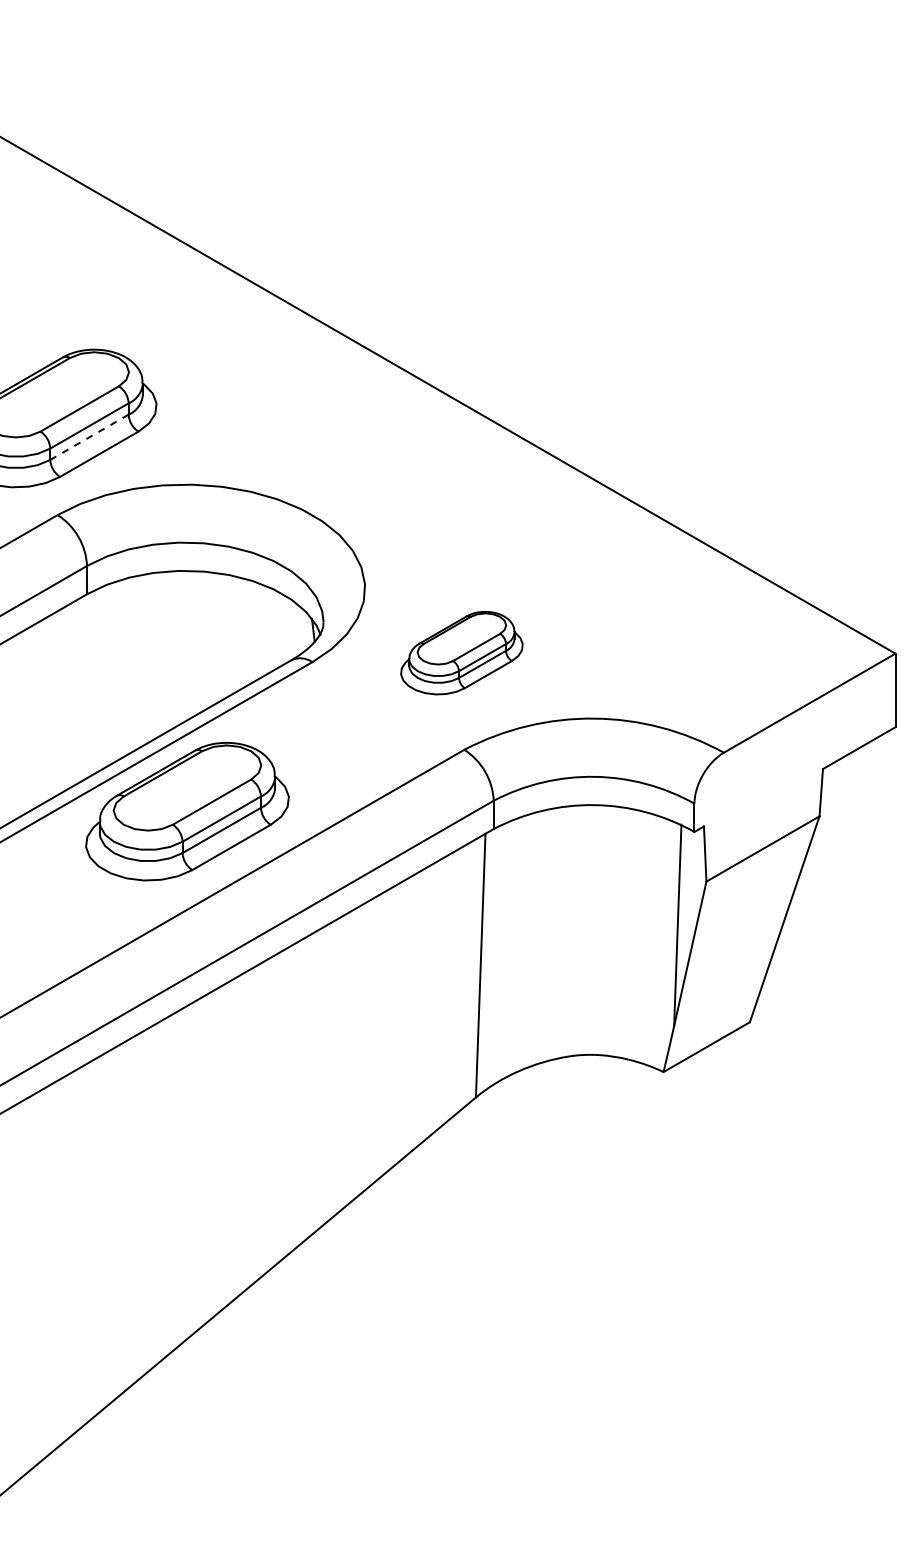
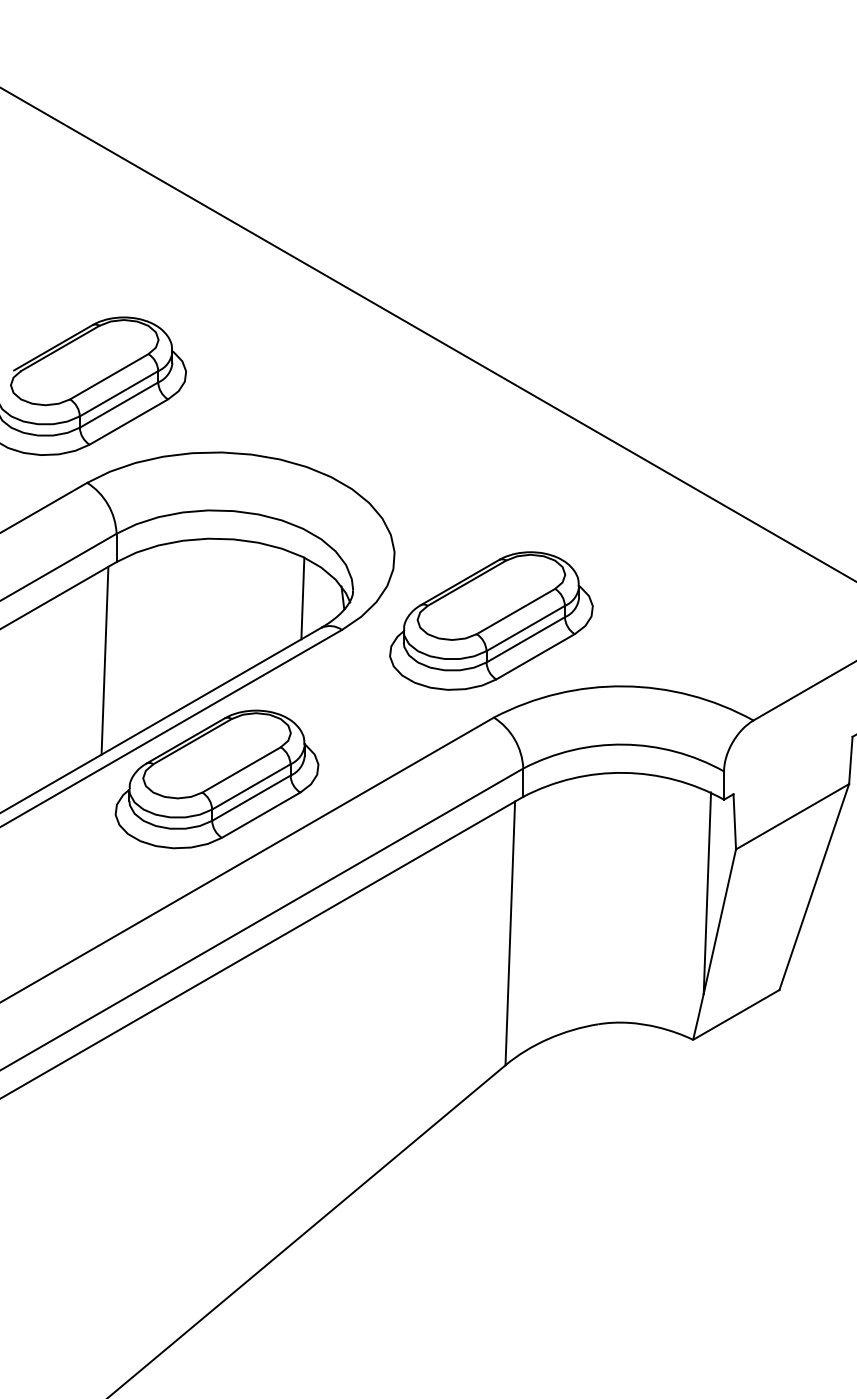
line: (89, 437) -> (119, 405), dashed -> solid
line: (272, 630) -> (302, 598), added
part: (461, 652) -> (491, 620), size x1.67
line: (75, 692) -> (105, 660), added

